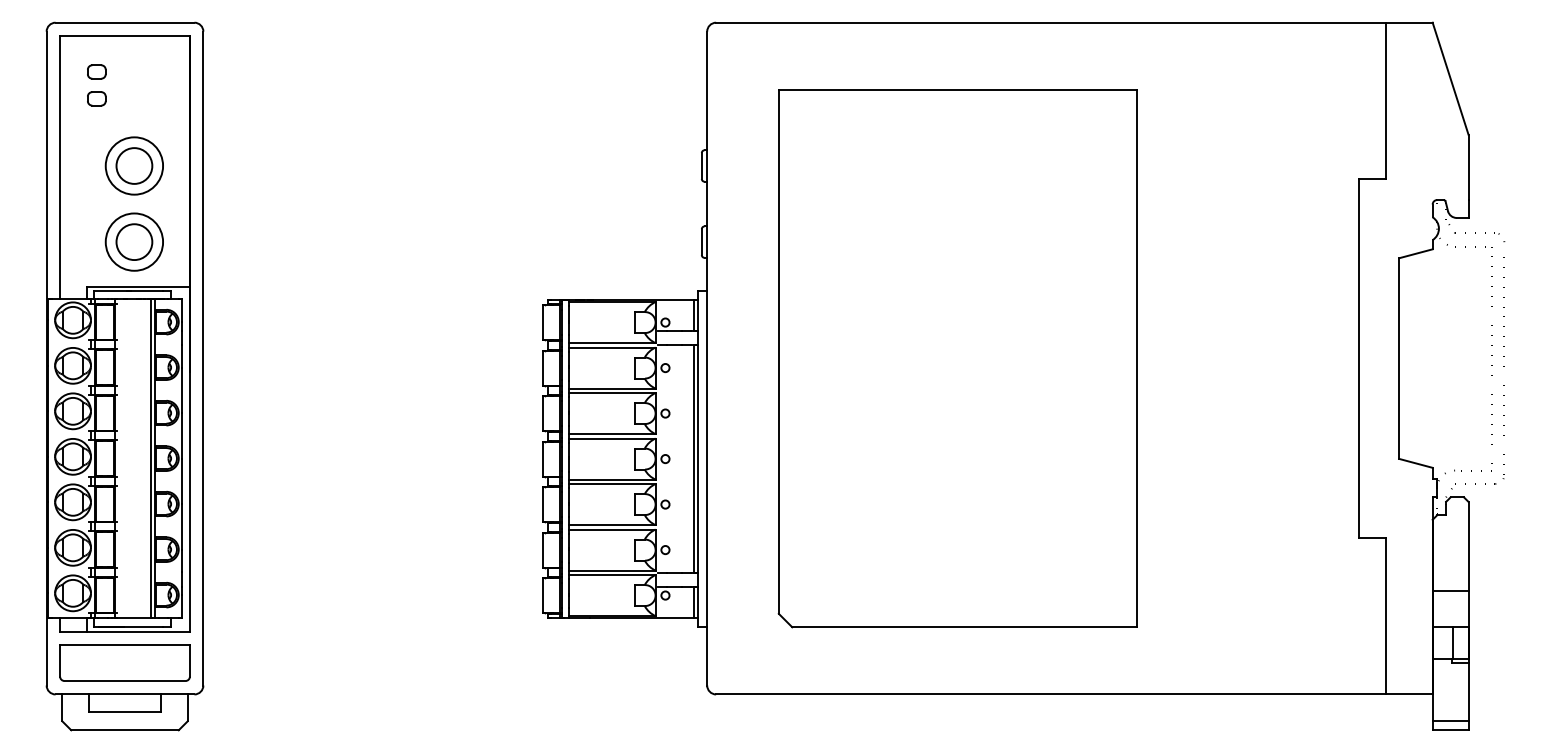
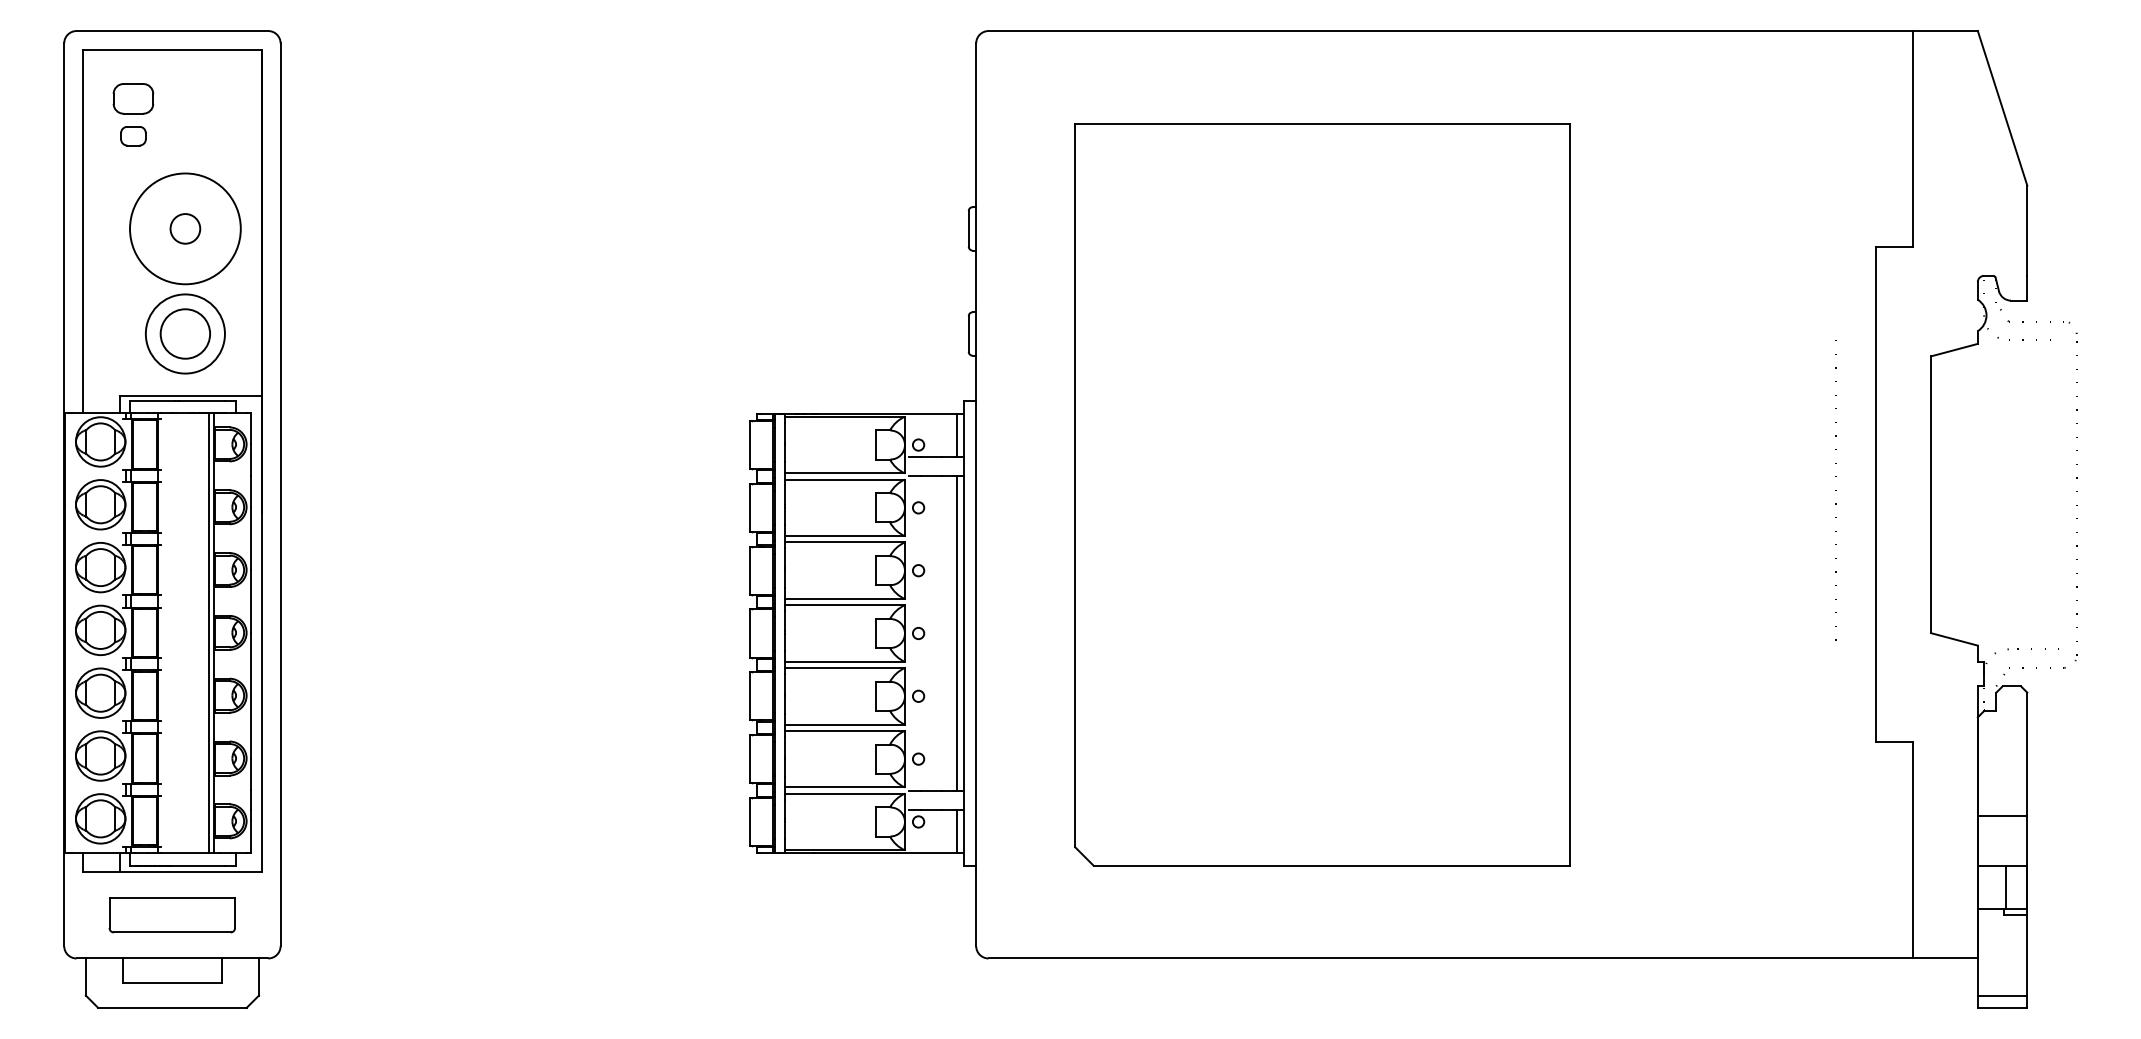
part: (96, 72) -> (133, 99), size x1.6
circle: (133, 165) -> (184, 228), size x1.4
circle: (134, 165) -> (185, 228), size x0.6
line: (1491, 355) -> (1835, 490), moved
part: (124, 662) -> (171, 914), size x0.7

